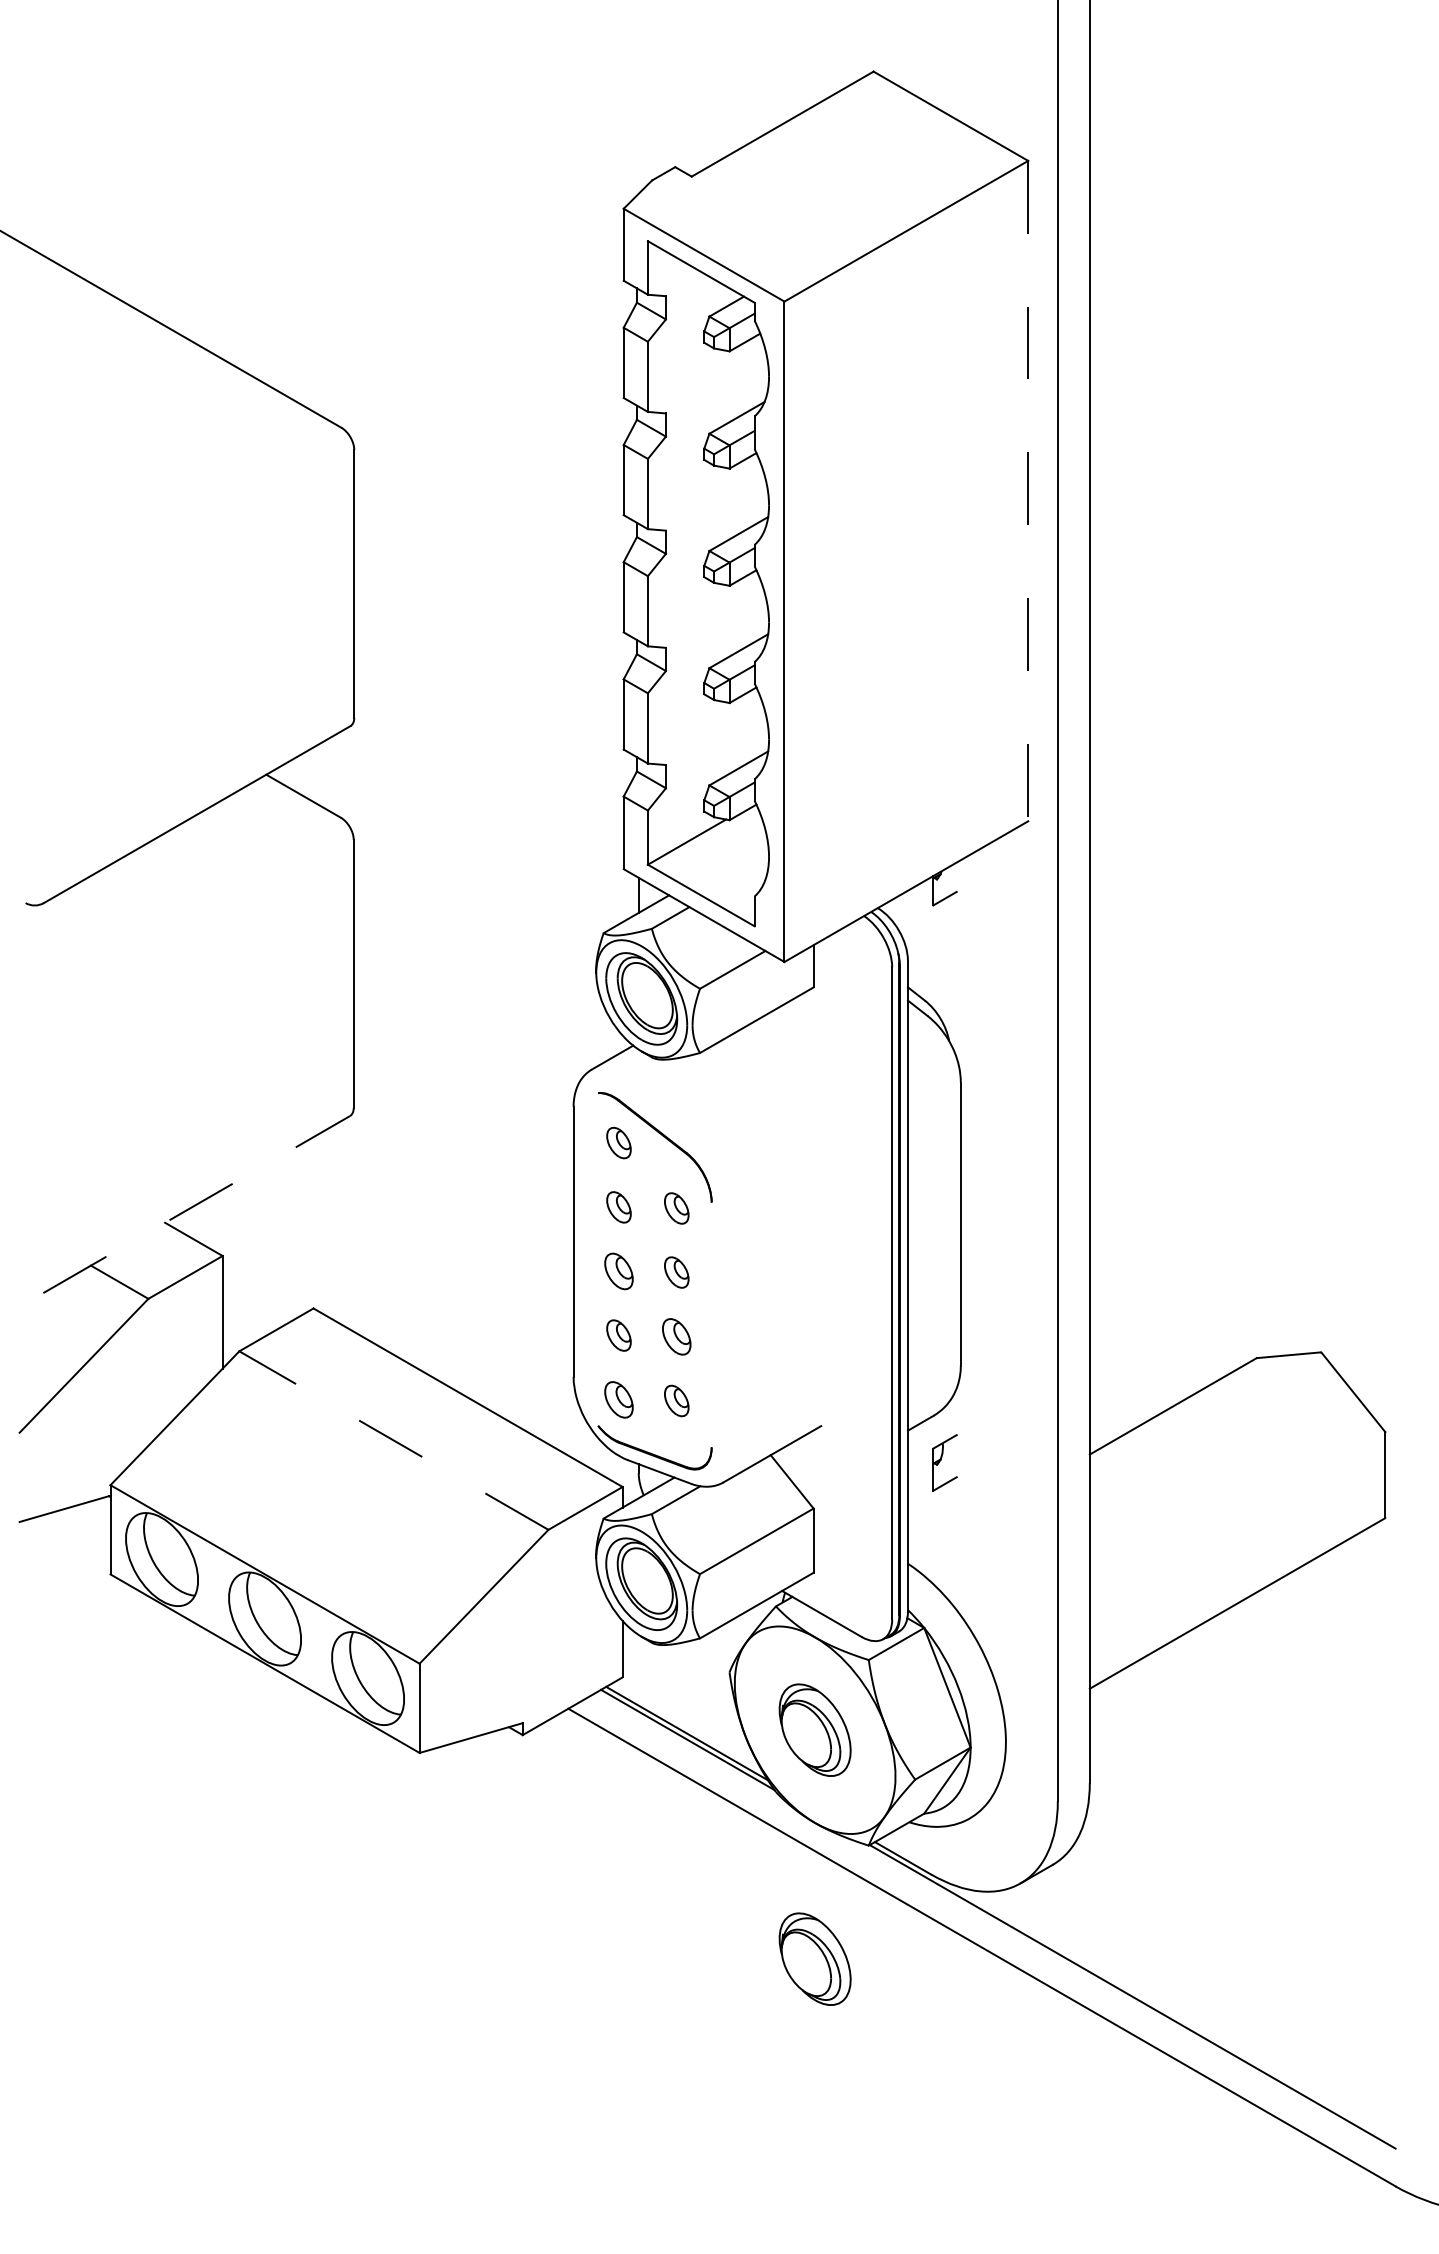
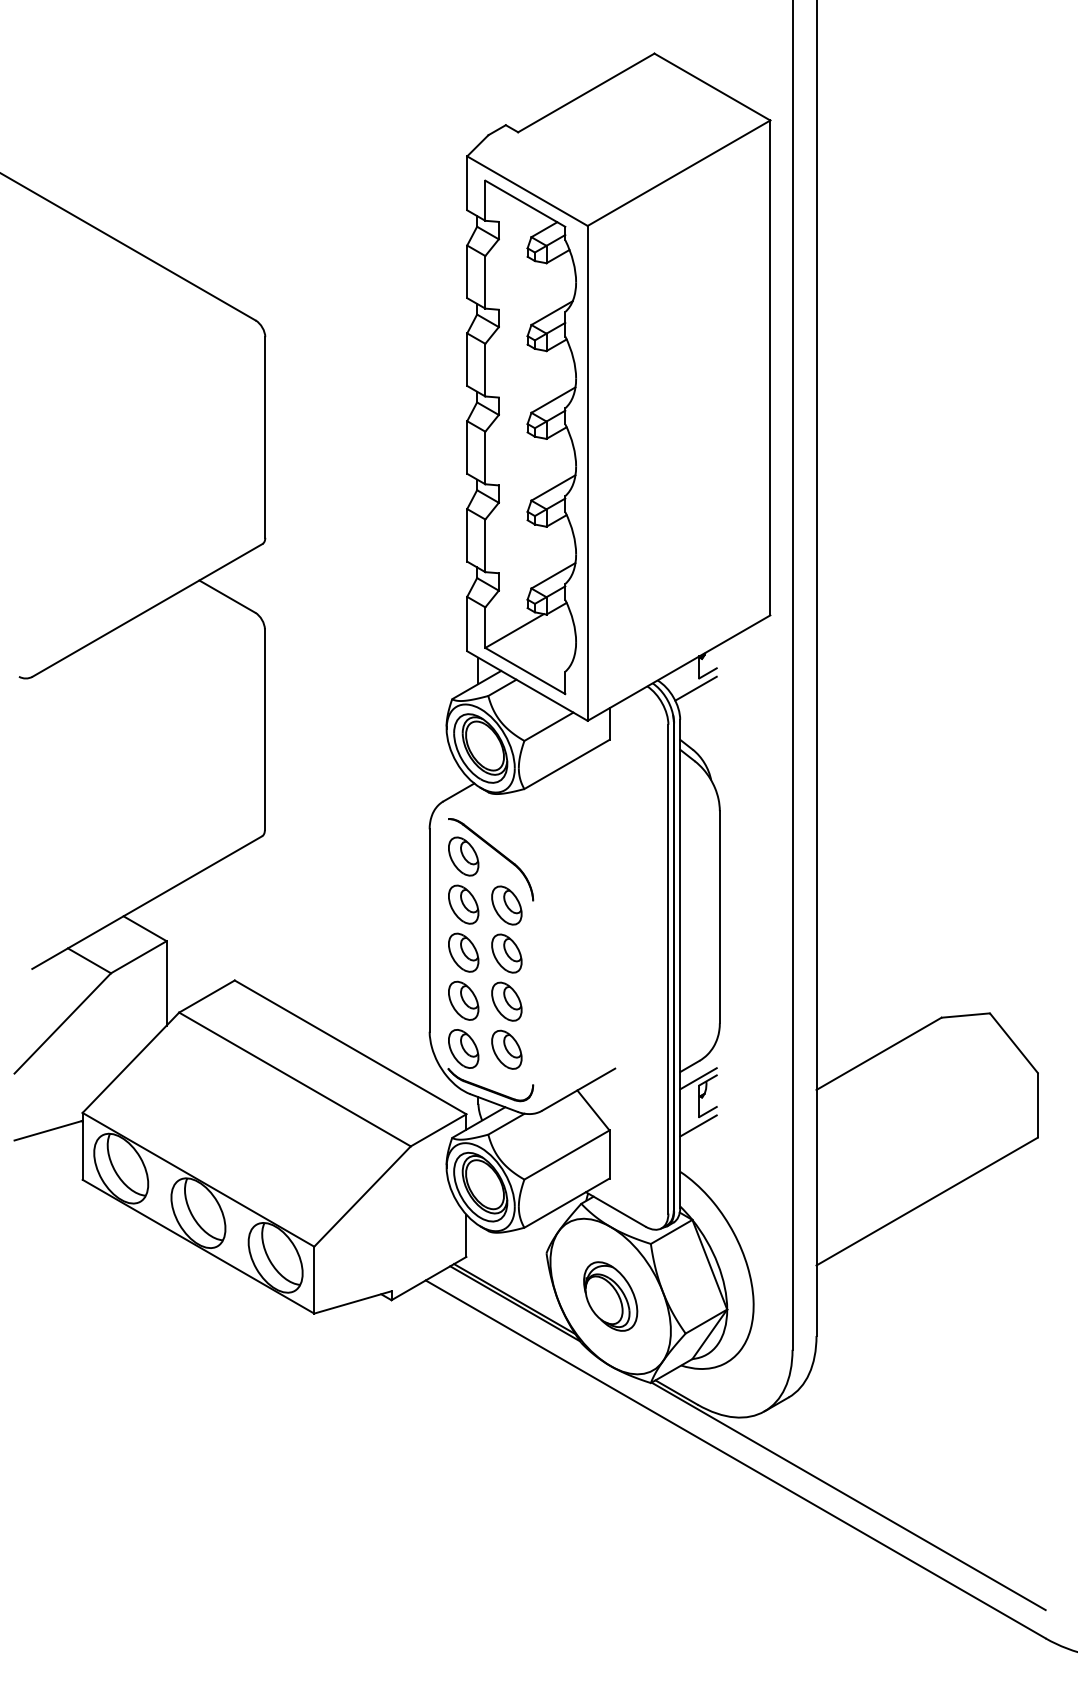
line: (1028, 491) -> (770, 368), dashed -> solid
line: (928, 919) -> (695, 688), added
part: (618, 1142) -> (463, 856), size x1.67
line: (197, 1204) -> (147, 902), dashed -> solid
part: (618, 1207) -> (463, 904), size x1.67
part: (676, 1208) -> (506, 905), size x1.67
part: (618, 1271) -> (463, 952), size x1.43
part: (676, 1272) -> (506, 953), size x1.67
part: (618, 1335) -> (463, 1000), size x1.67
part: (676, 1336) -> (506, 1001), size x1.43
part: (618, 1399) -> (463, 1048), size x1.43
part: (676, 1400) -> (506, 1049), size x1.67
line: (931, 1439) -> (697, 1078), added
line: (393, 1440) -> (294, 1079), dashed -> solid
line: (931, 1502) -> (697, 1125), added
part: (814, 1958) -> (610, 1467), removed

